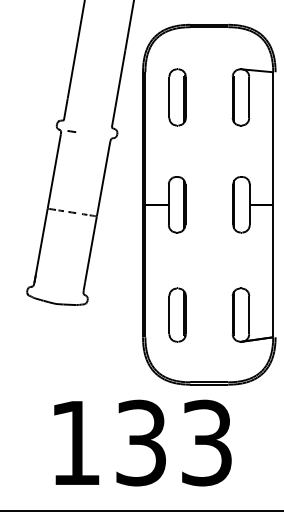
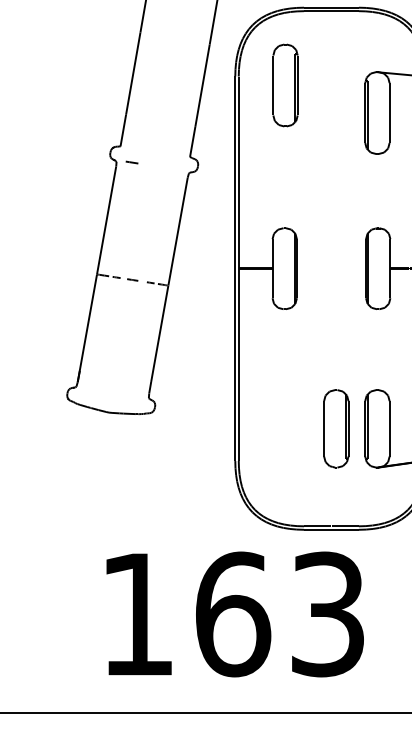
part: (177, 97) -> (285, 85), moved
part: (177, 314) -> (336, 427), moved
text: (141, 442) -> (233, 613), 133 -> 163

